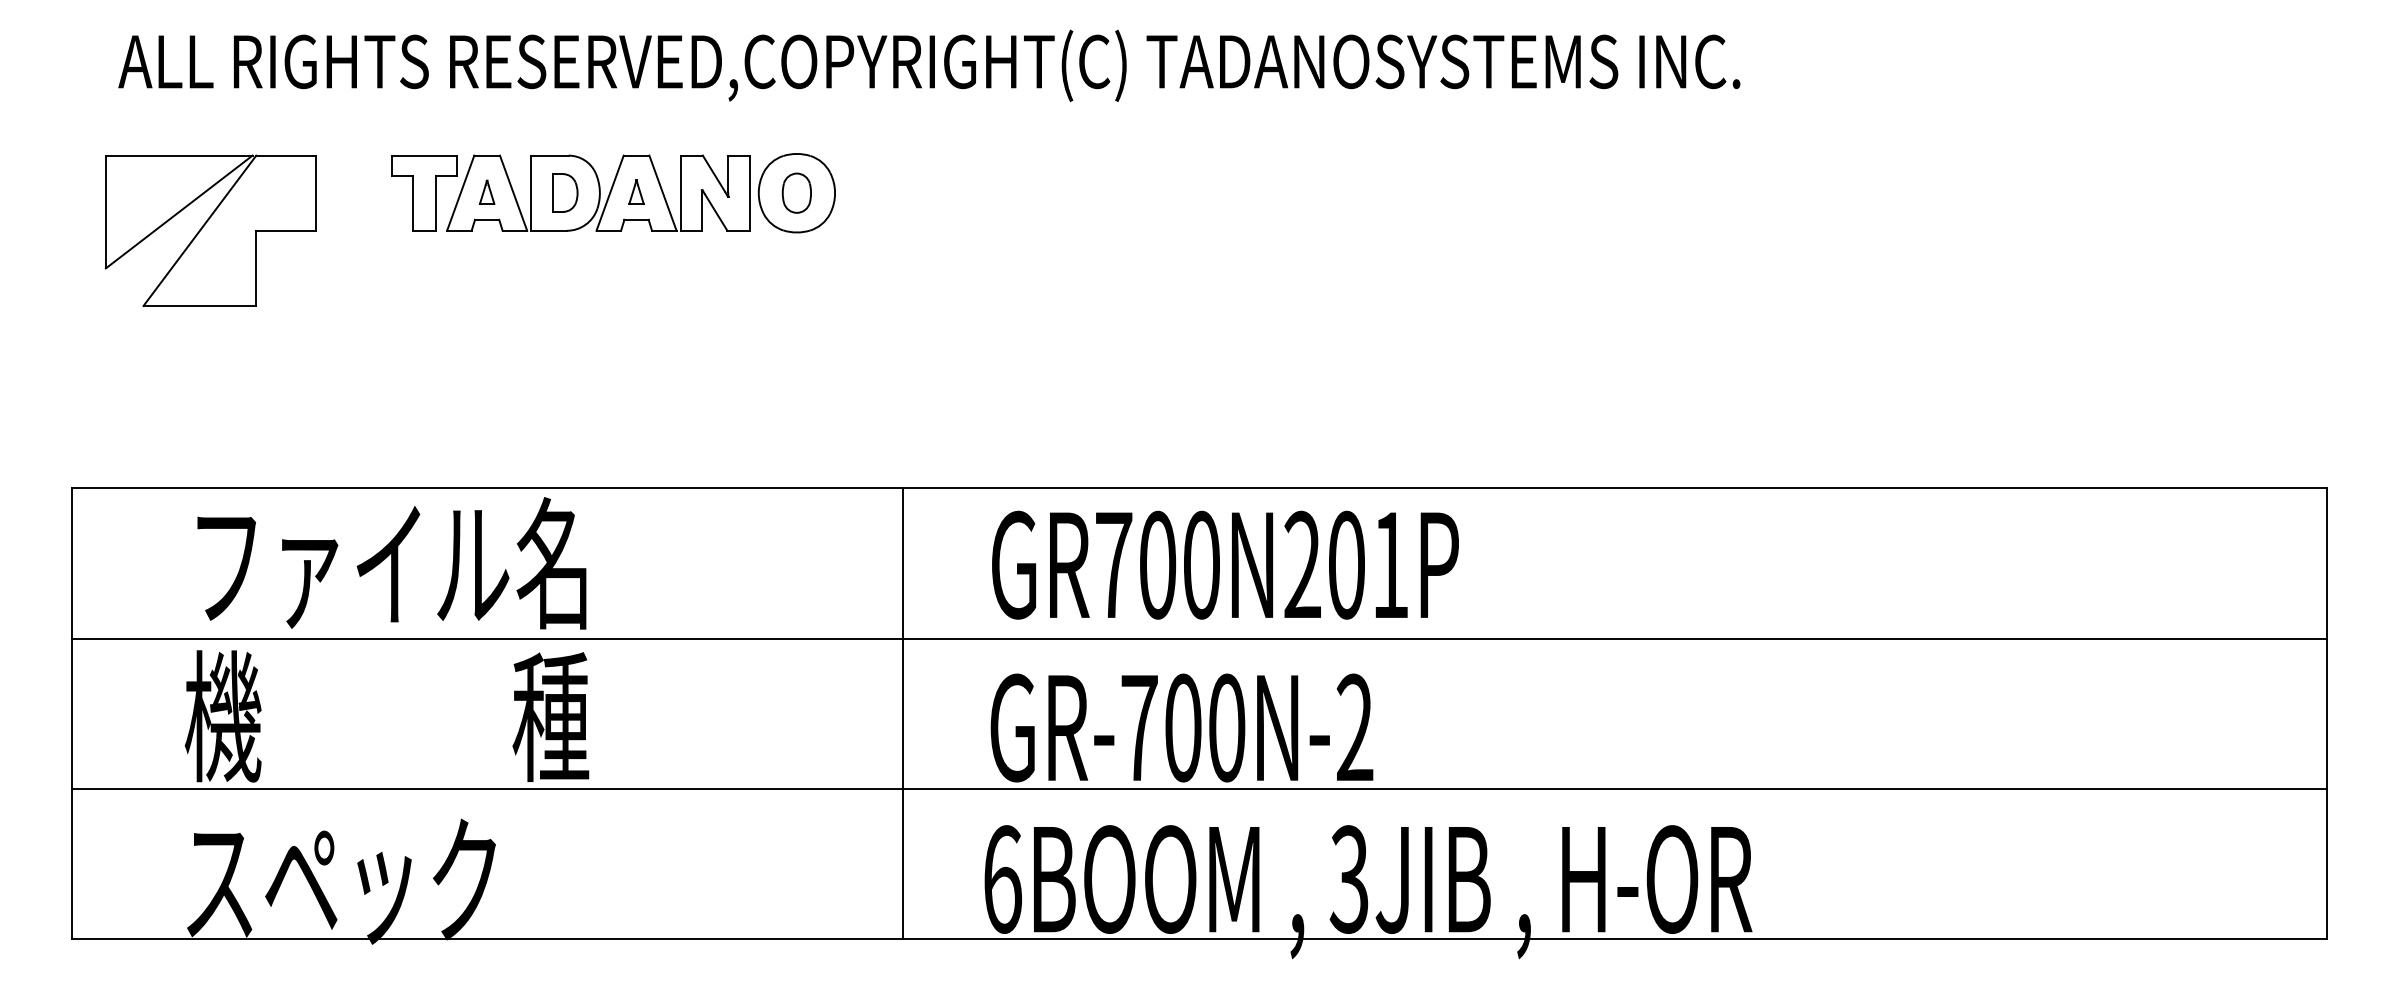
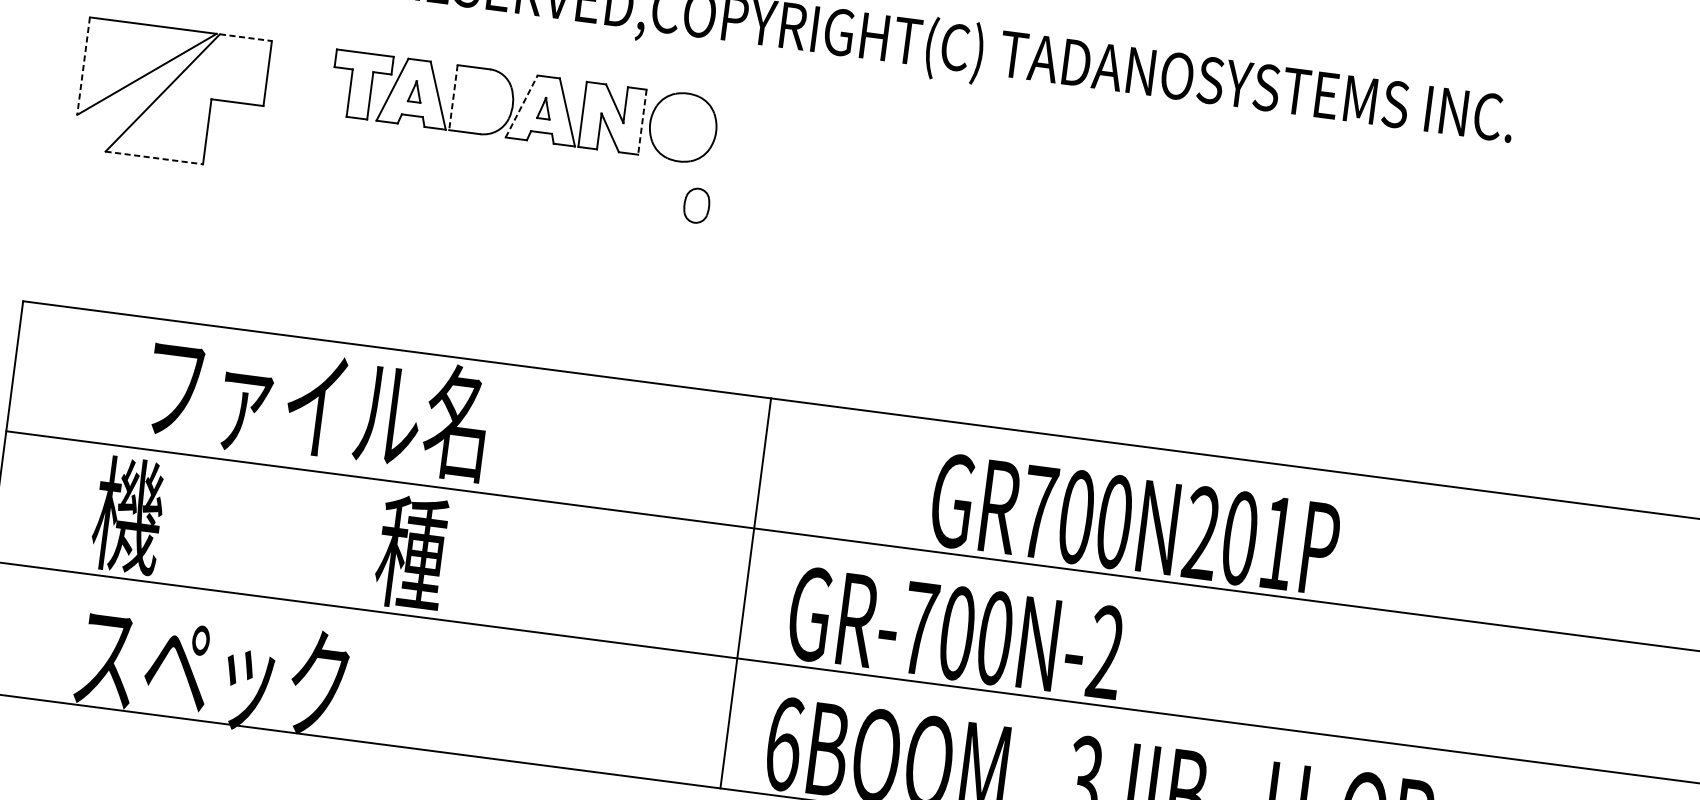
line: (286, 155) -> (246, 37), solid -> dashed
part: (565, 192) -> (483, 100), removed
part: (796, 192) -> (696, 205), moved
line: (531, 193) -> (453, 97), solid -> dashed
line: (610, 193) -> (521, 106), solid -> dashed
line: (749, 193) -> (642, 122), solid -> dashed
line: (105, 212) -> (83, 66), solid -> dashed
line: (200, 305) -> (154, 157), solid -> dashed
text: (391, 563) -> (317, 404), moved
text: (1225, 564) -> (1135, 524), moved
line: (902, 713) -> (745, 593), moved

